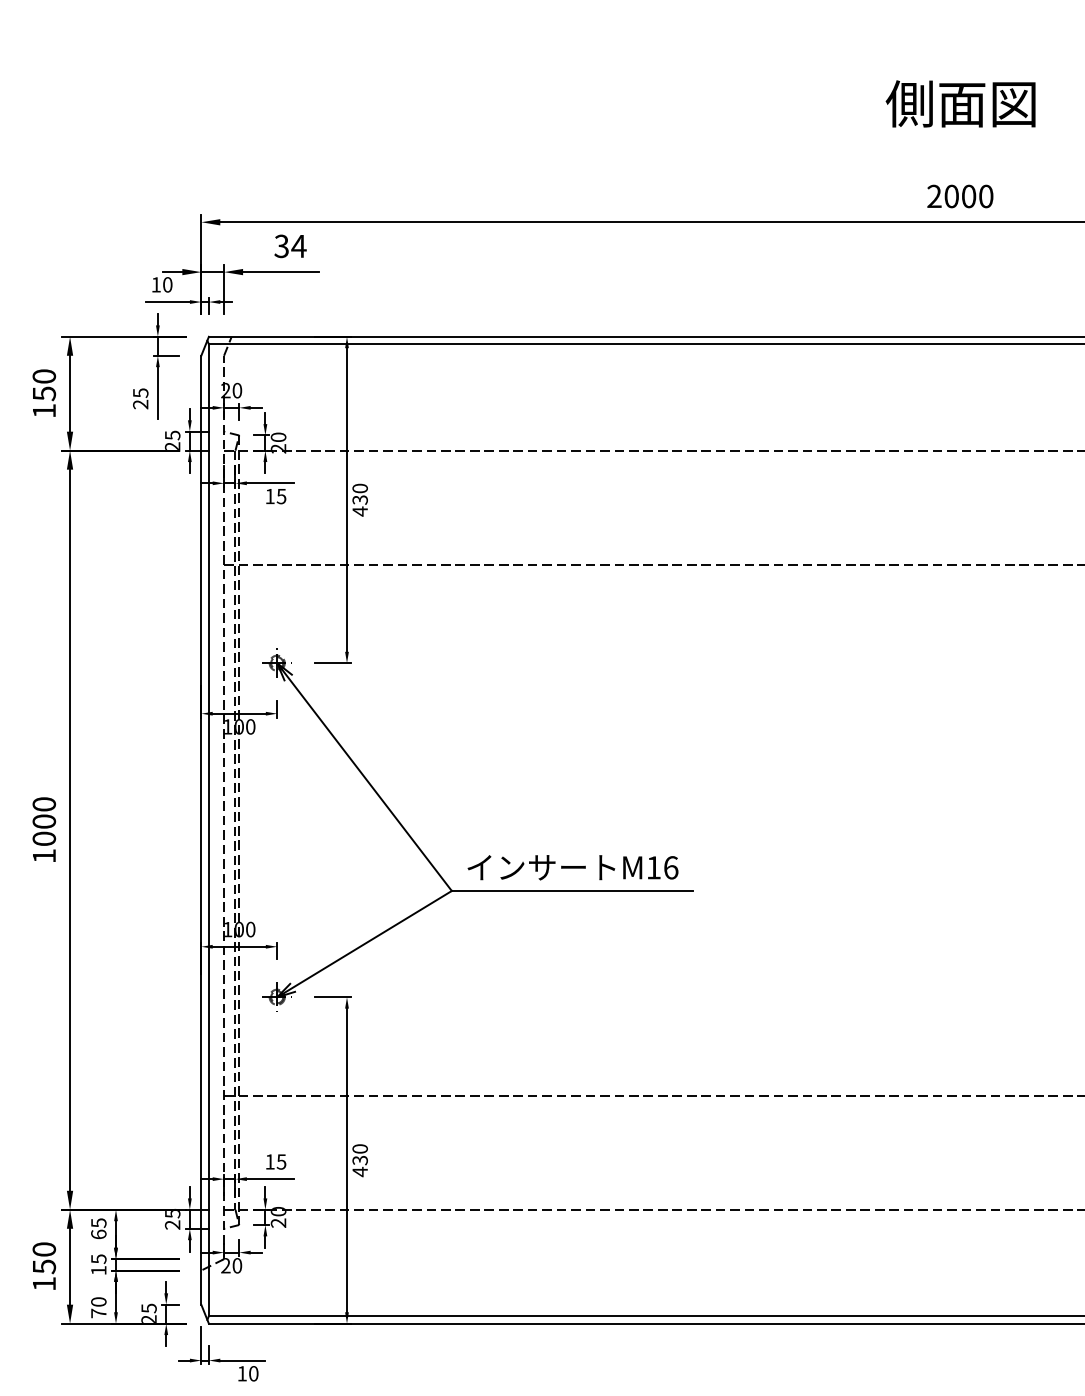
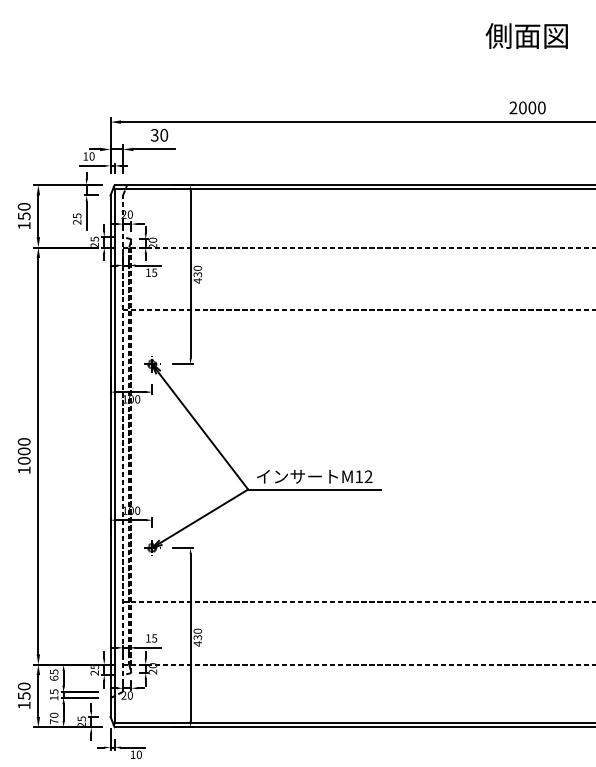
text: (960, 102) -> (526, 35), moved
text: (297, 244) -> (163, 134), 34 -> 30
text: (670, 867) -> (368, 476), M16 -> M12

